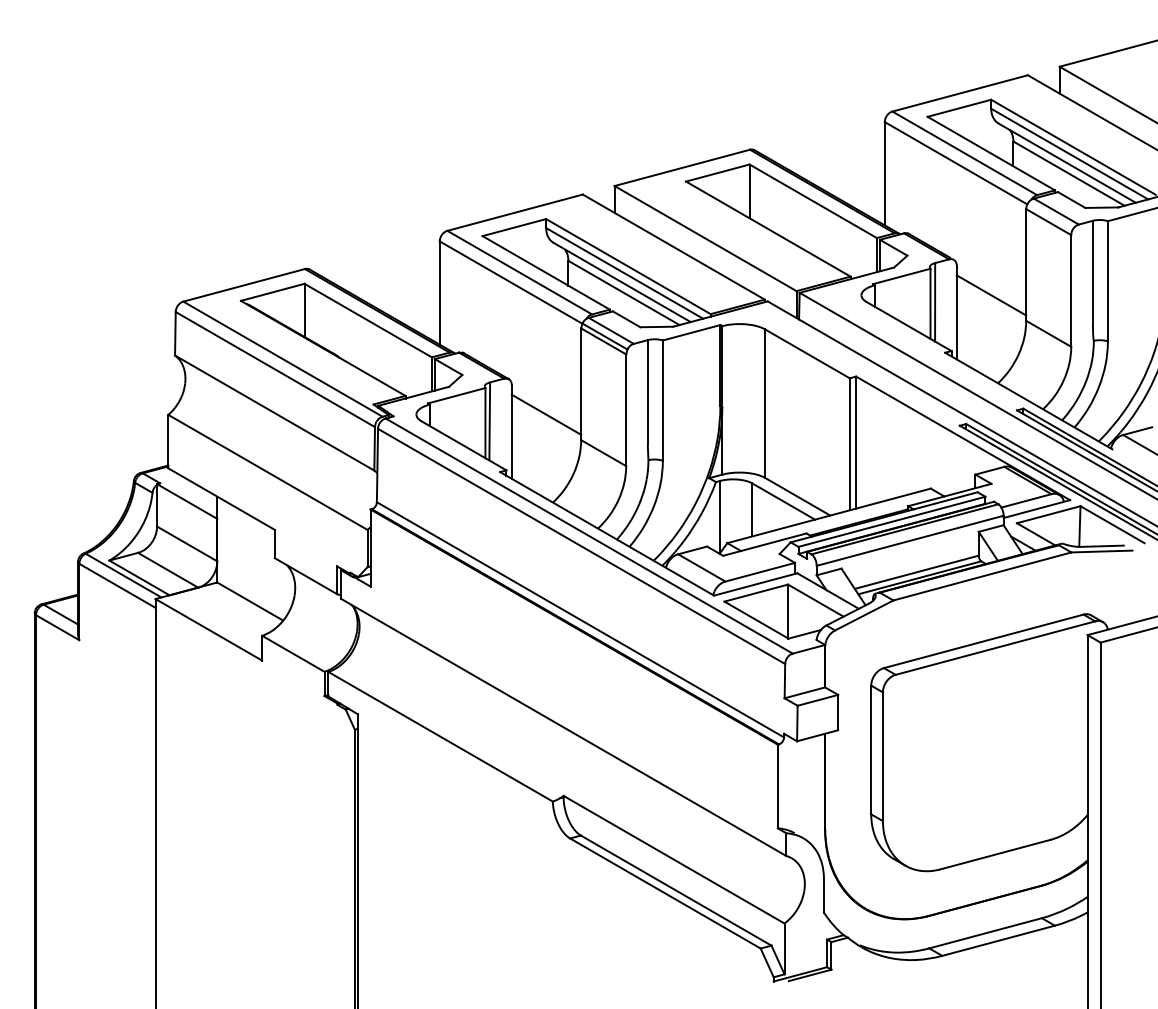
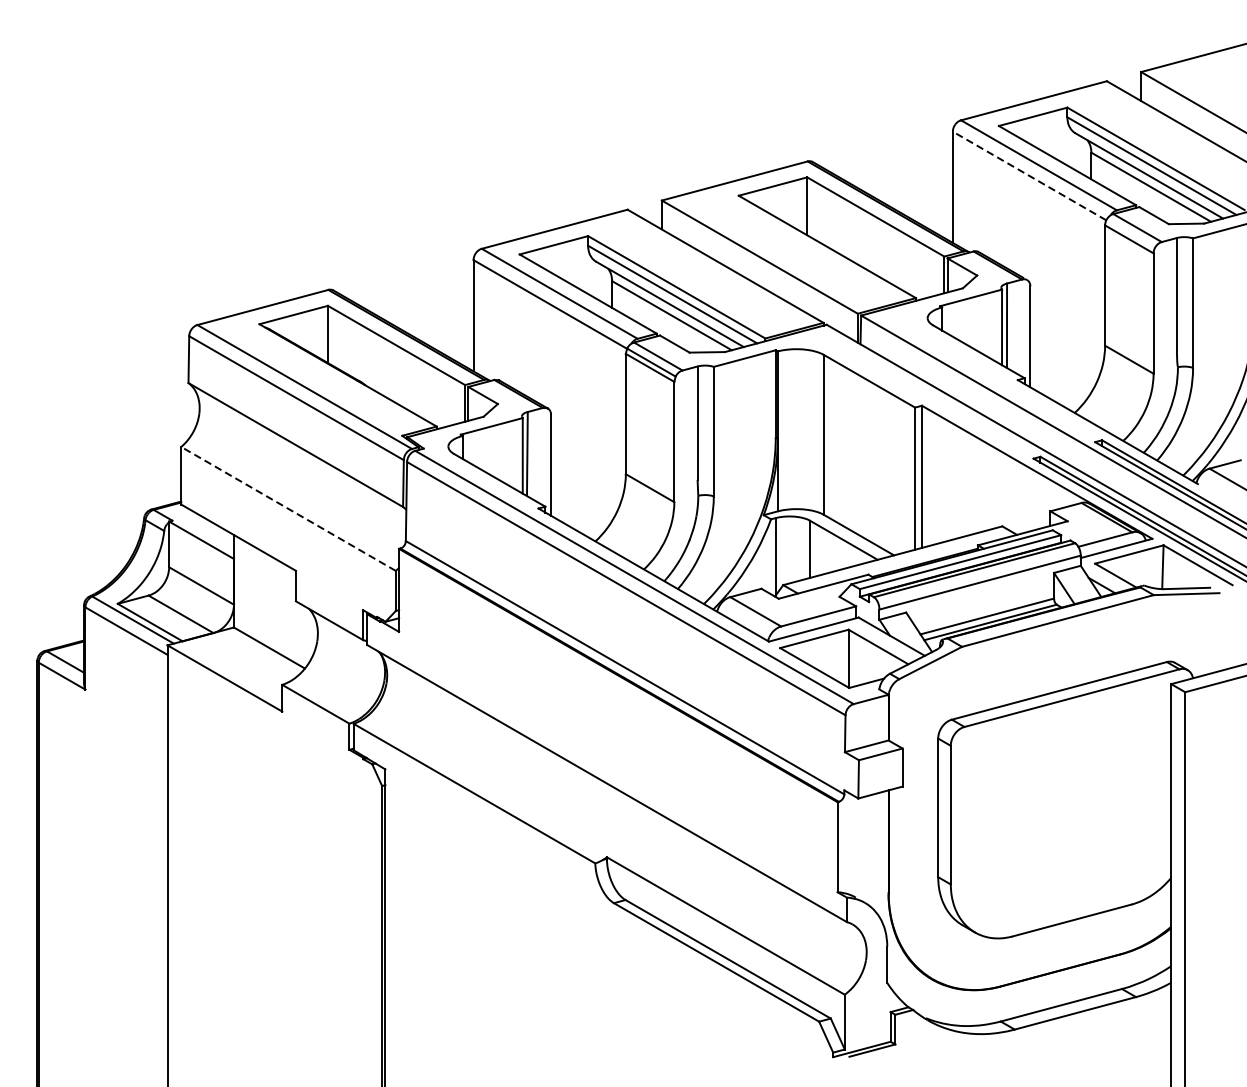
line: (955, 163) -> (1028, 176), solid -> dashed
line: (991, 295) -> (1067, 318), removed
line: (546, 414) -> (588, 446), removed
line: (267, 472) -> (288, 509), solid -> dashed

